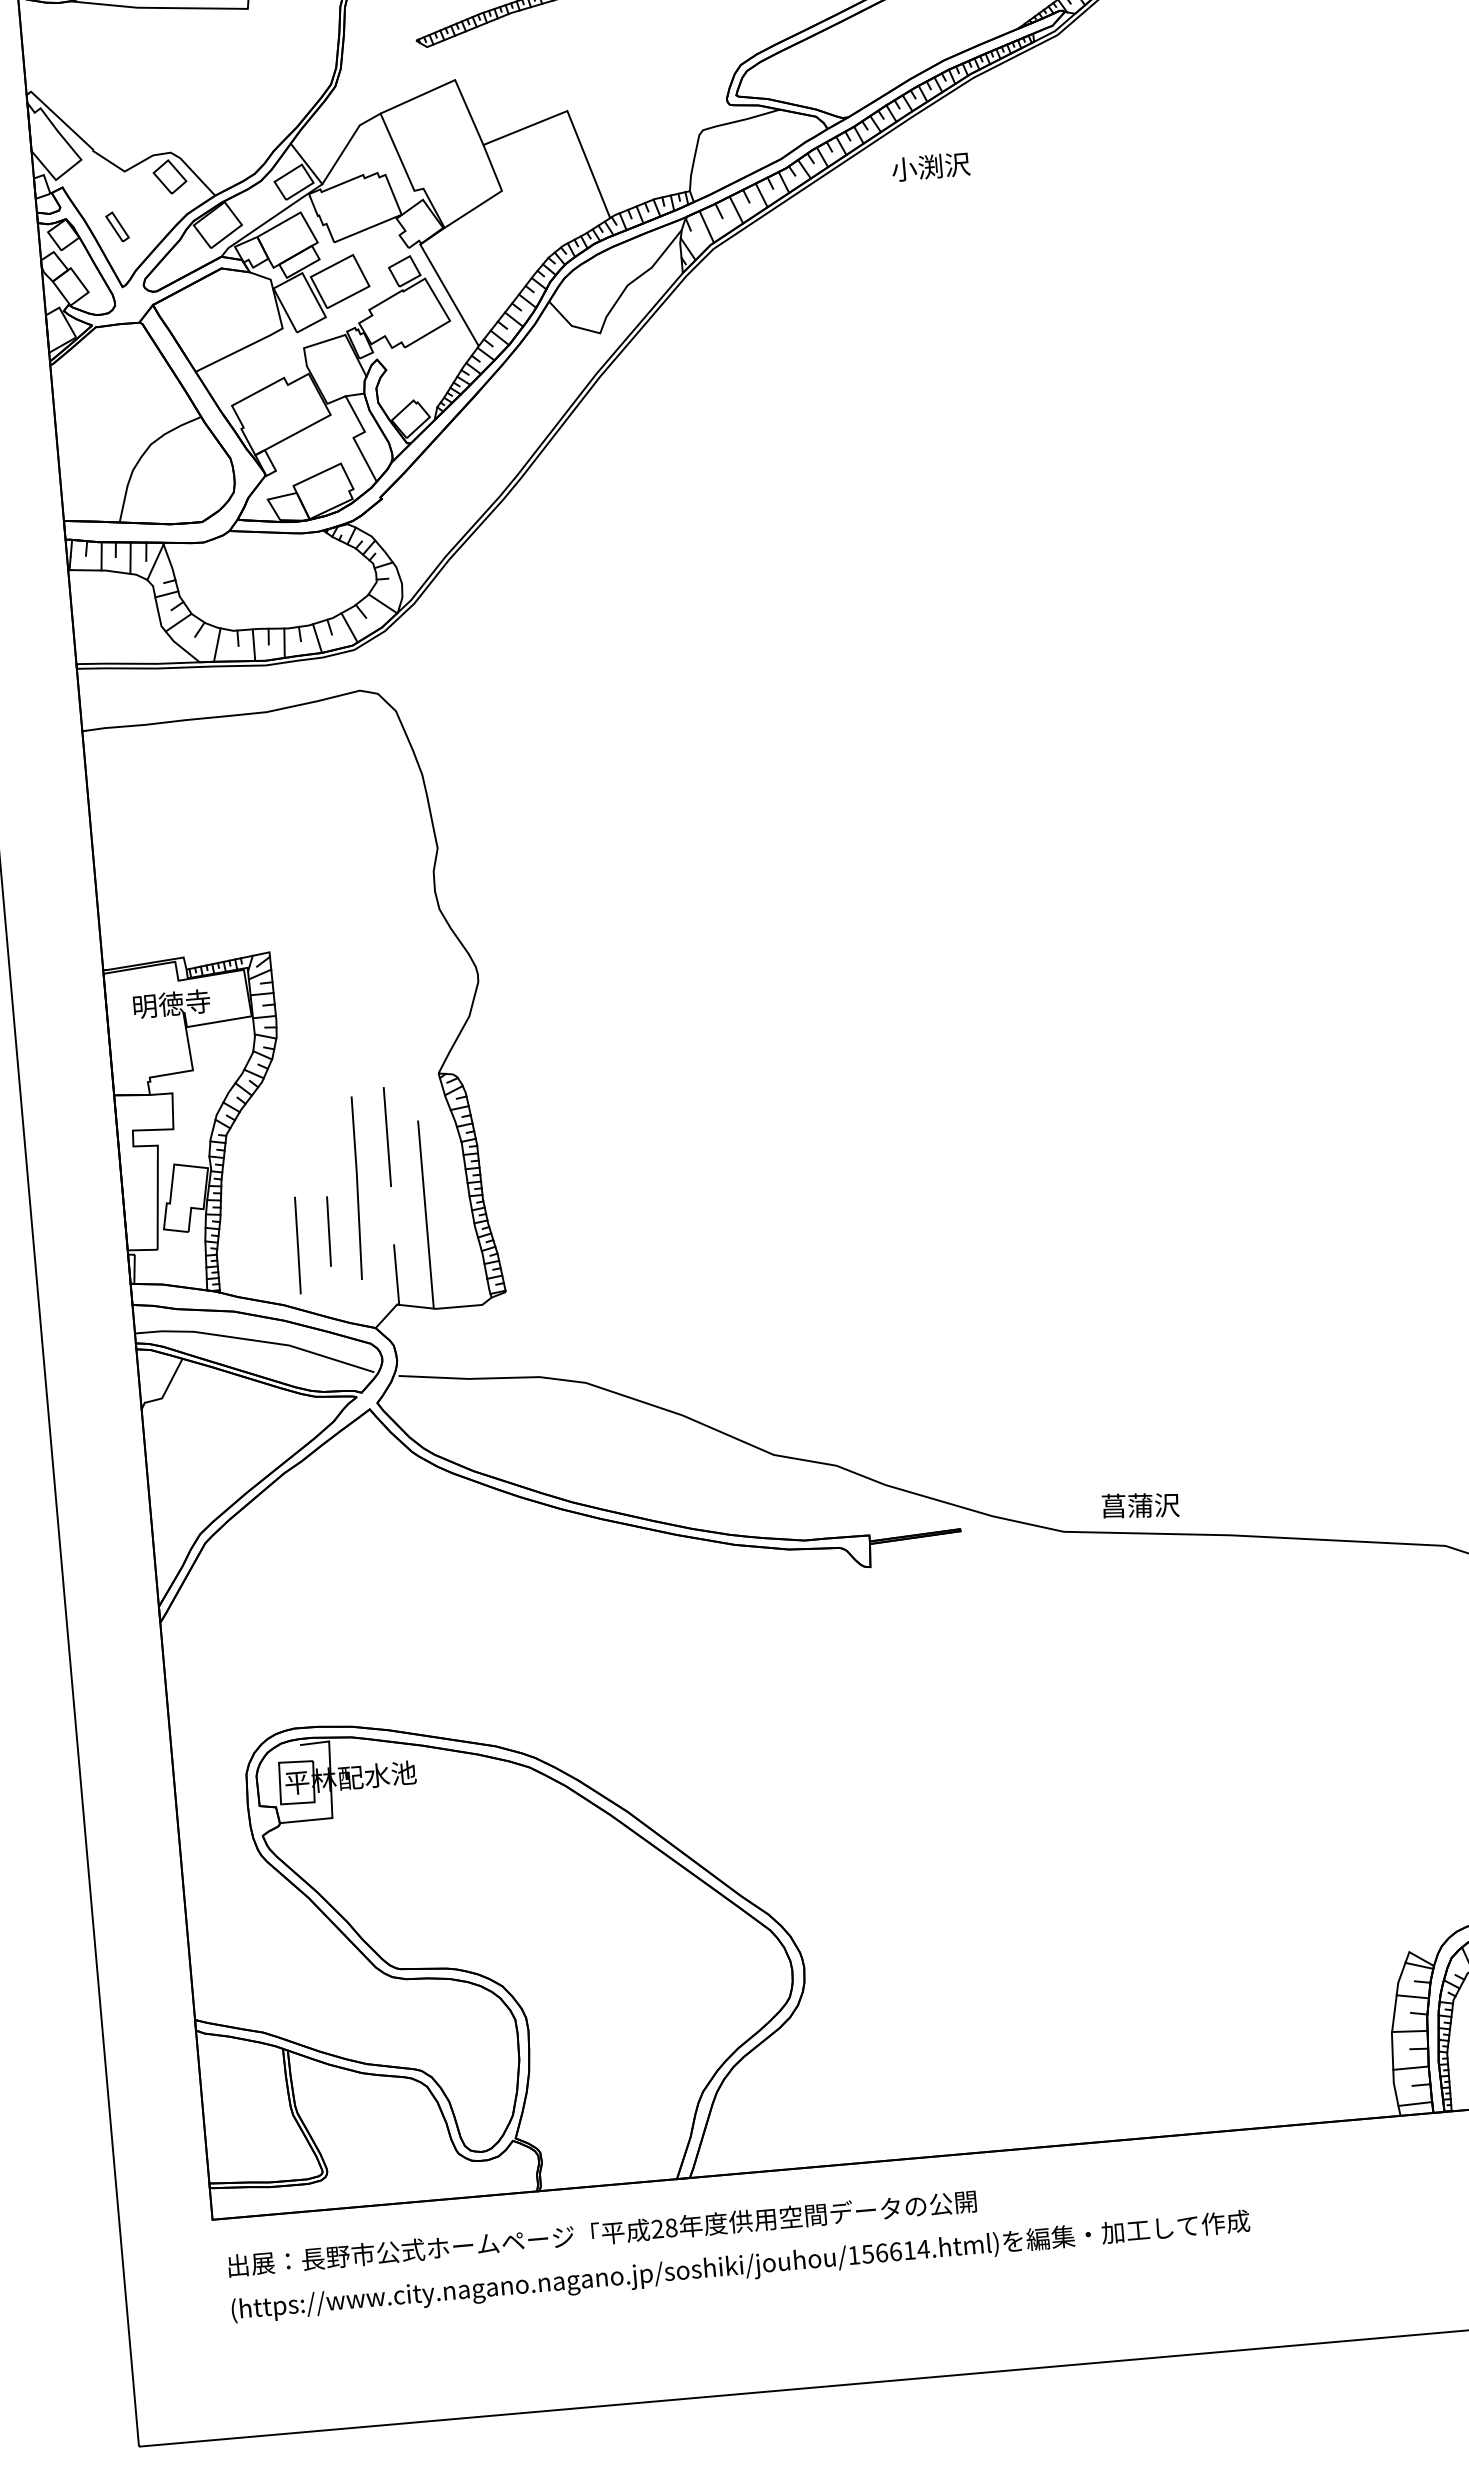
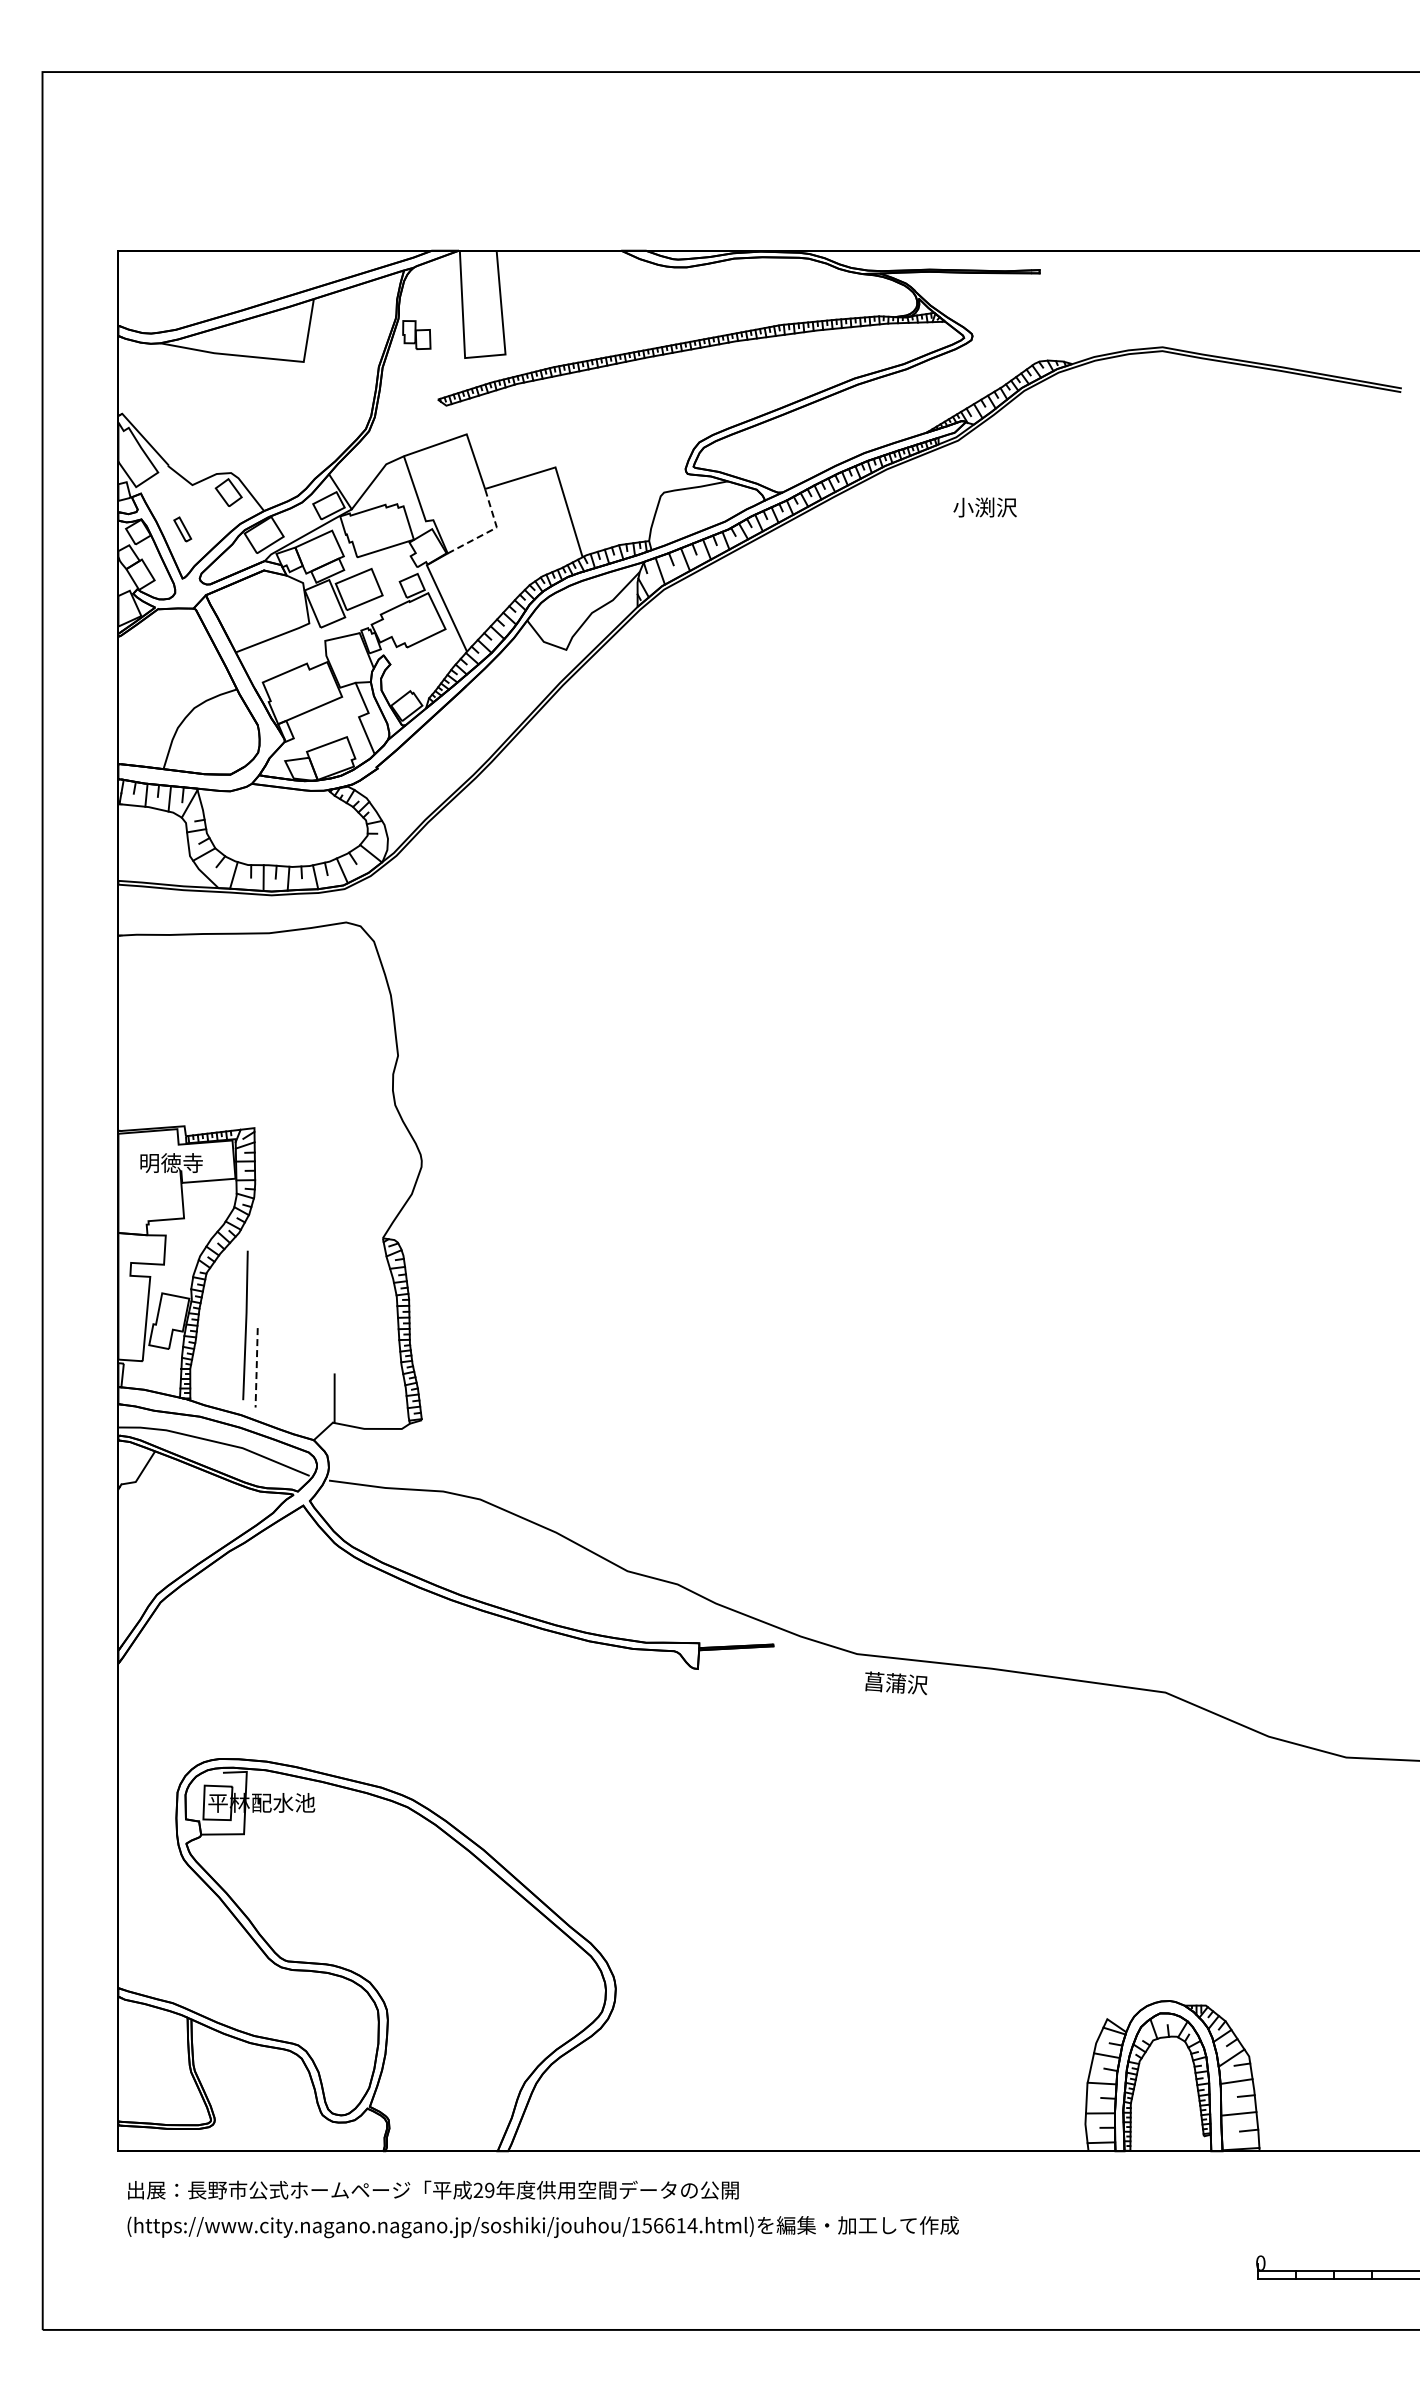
text: (930, 167) -> (984, 507), moved
line: (494, 195) -> (490, 530), solid -> dashed
line: (386, 1137) -> (336, 1286), removed
line: (356, 1188) -> (245, 1325), moved
line: (425, 1214) -> (362, 1351), removed
line: (328, 1231) -> (282, 1358), removed
line: (297, 1246) -> (256, 1368), solid -> dashed
text: (1140, 1505) -> (896, 1683), moved
text: (671, 2228) -> (489, 2190), 28 -> 29

